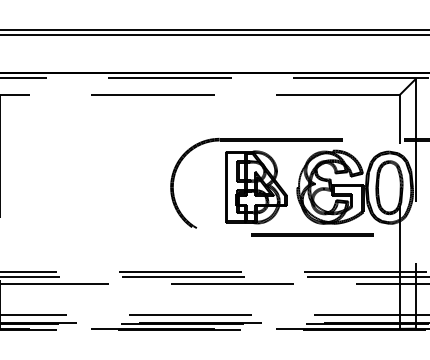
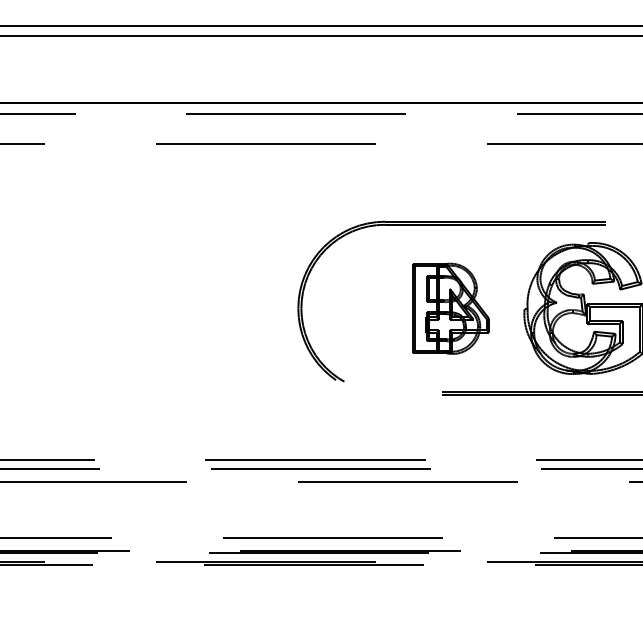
part: (256, 187) -> (451, 308), size x0.7

